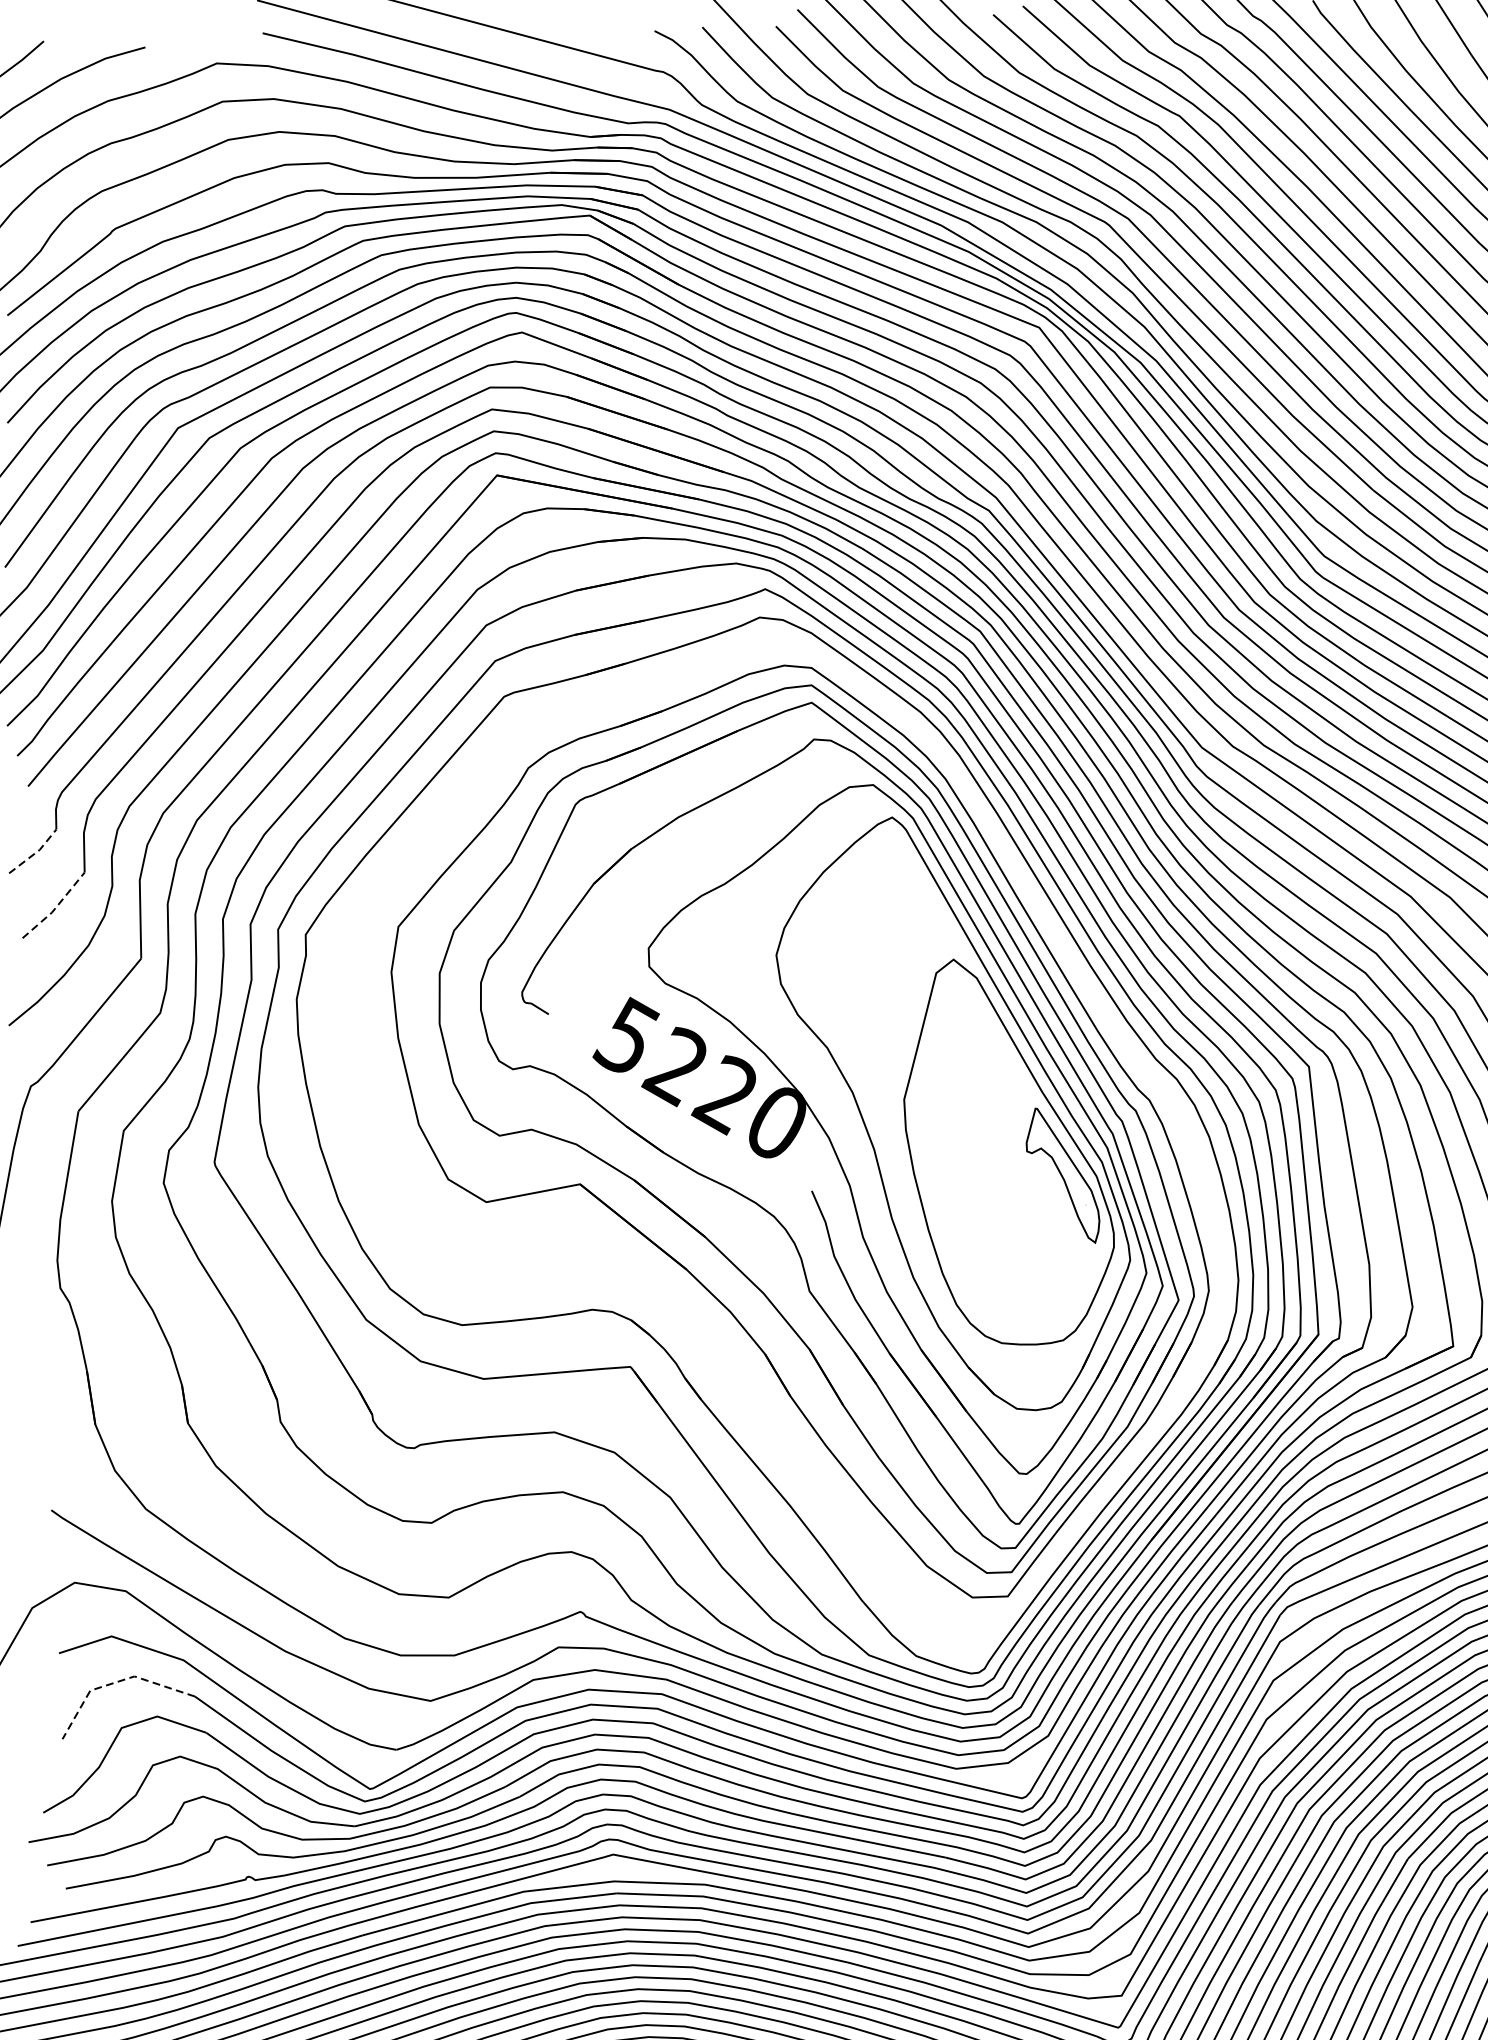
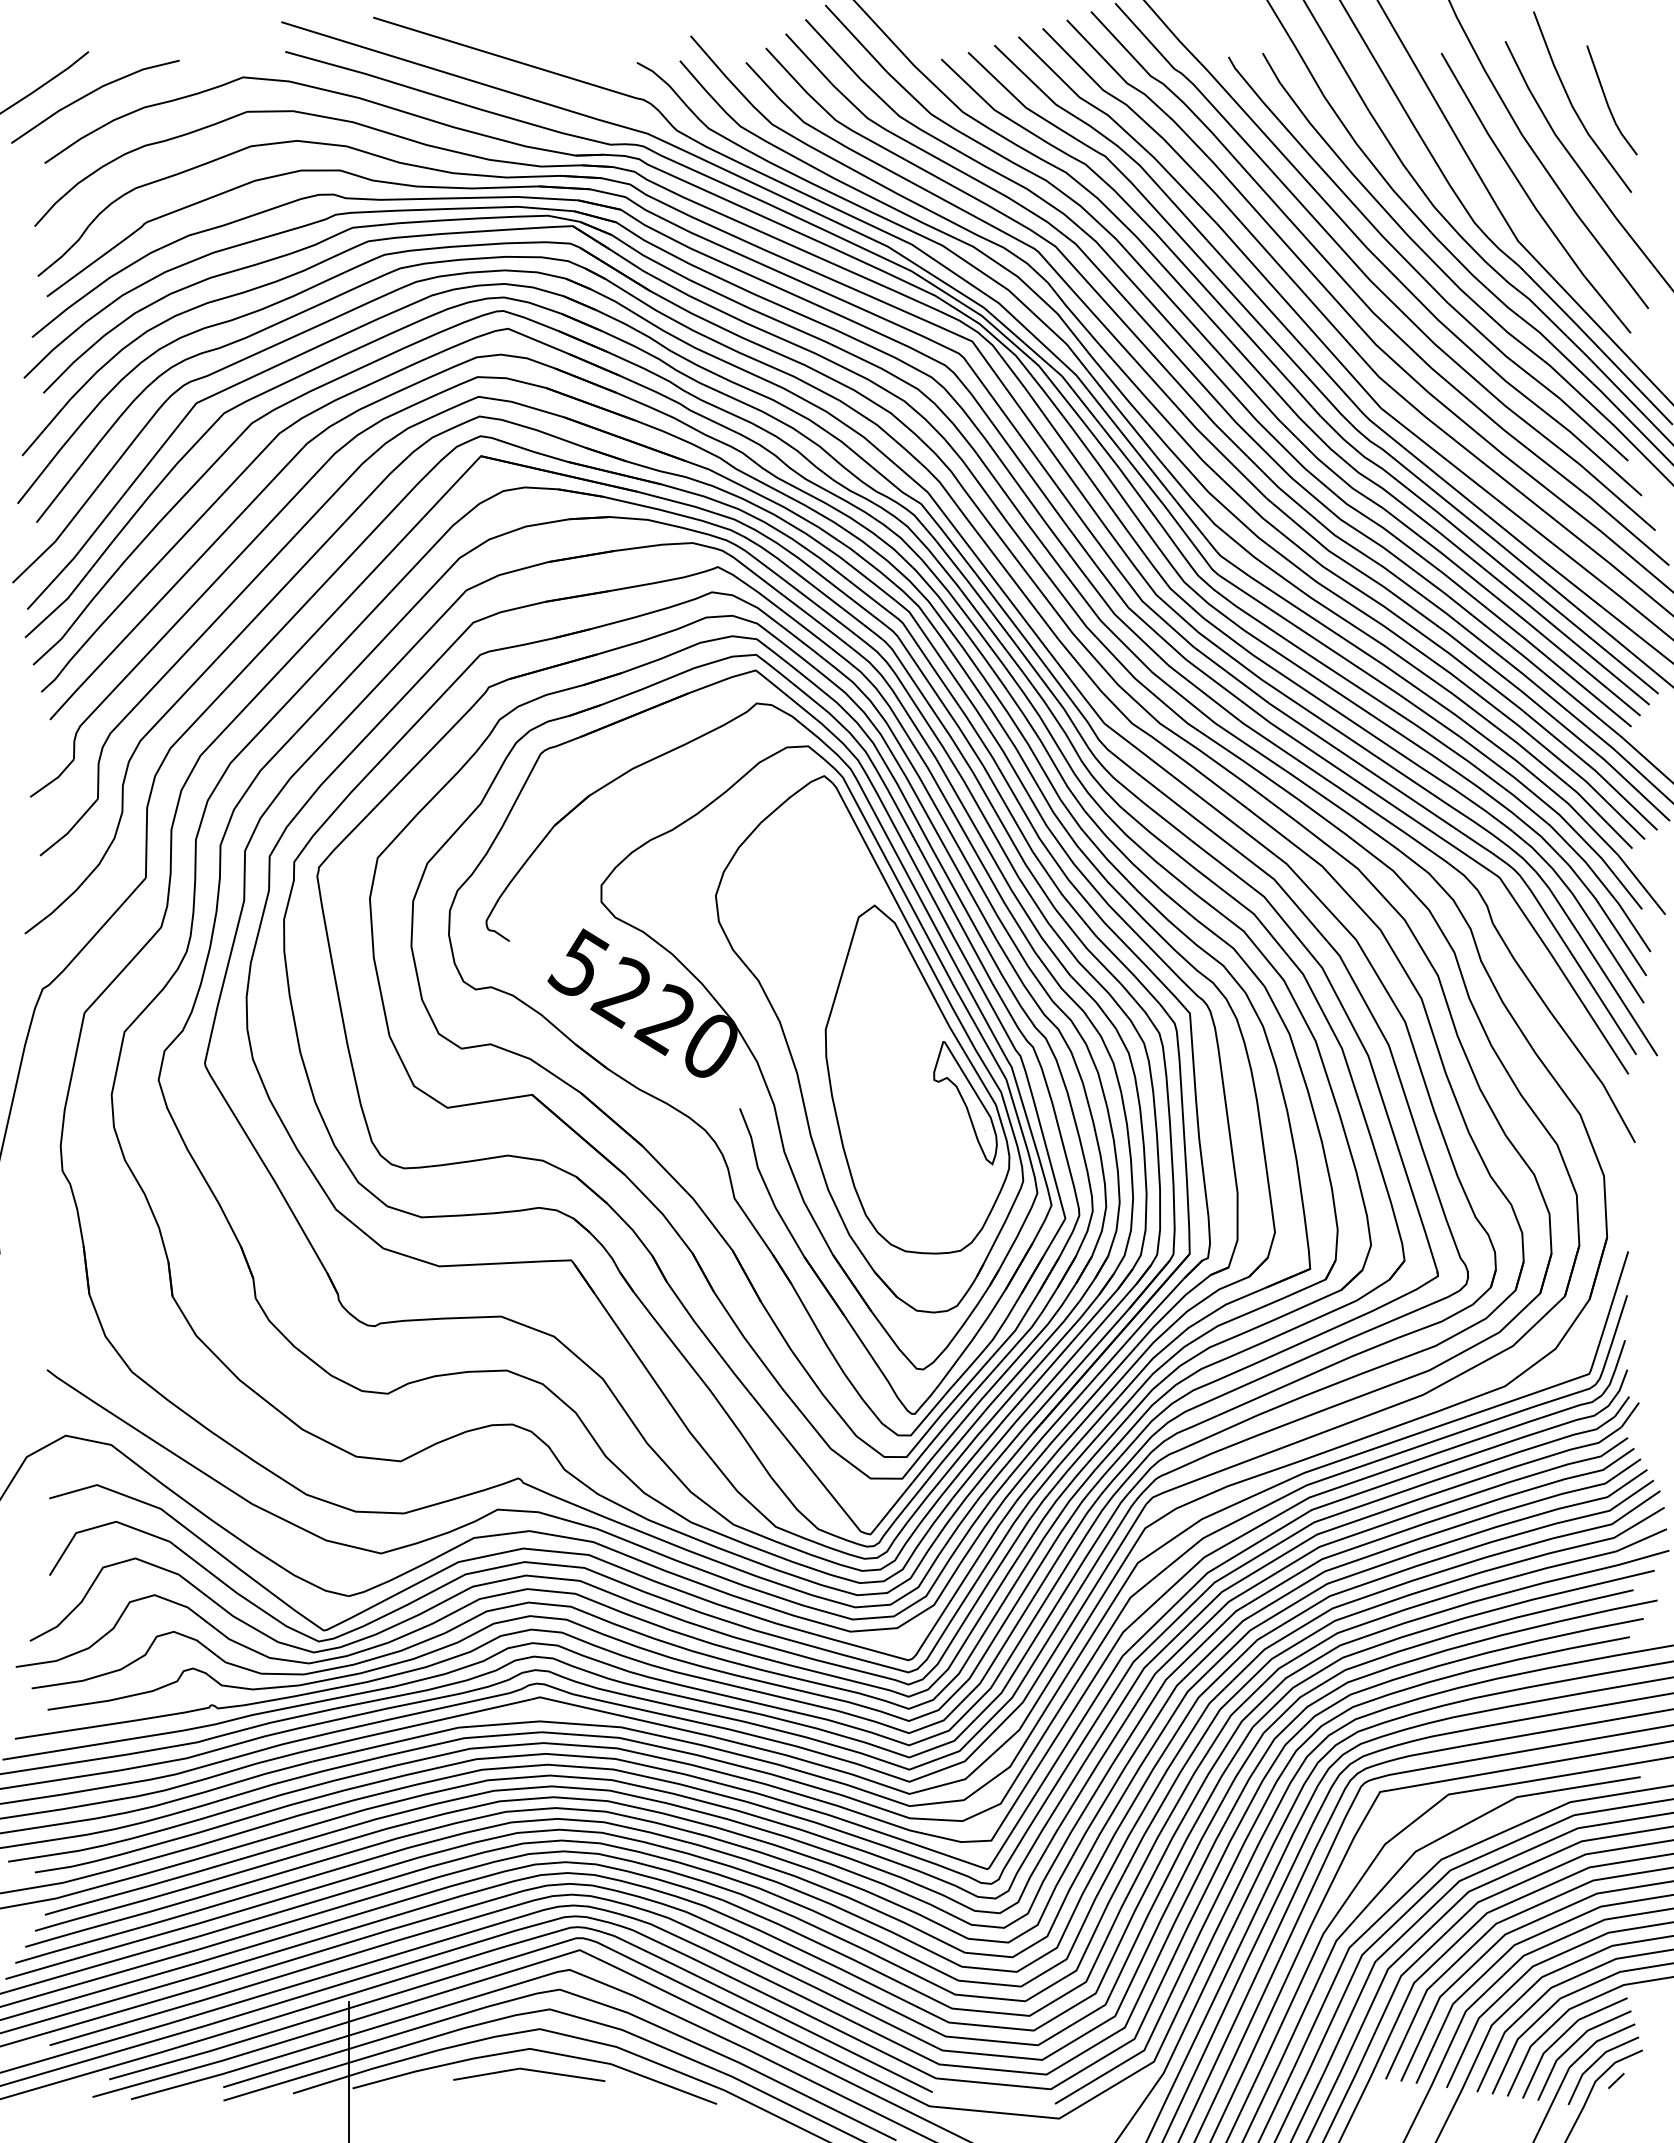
line: (35, 852) -> (54, 779), dashed -> solid
line: (55, 908) -> (70, 830), dashed -> solid
part: (778, 1154) -> (711, 1074), added
line: (116, 1682) -> (99, 1526), dashed -> solid

